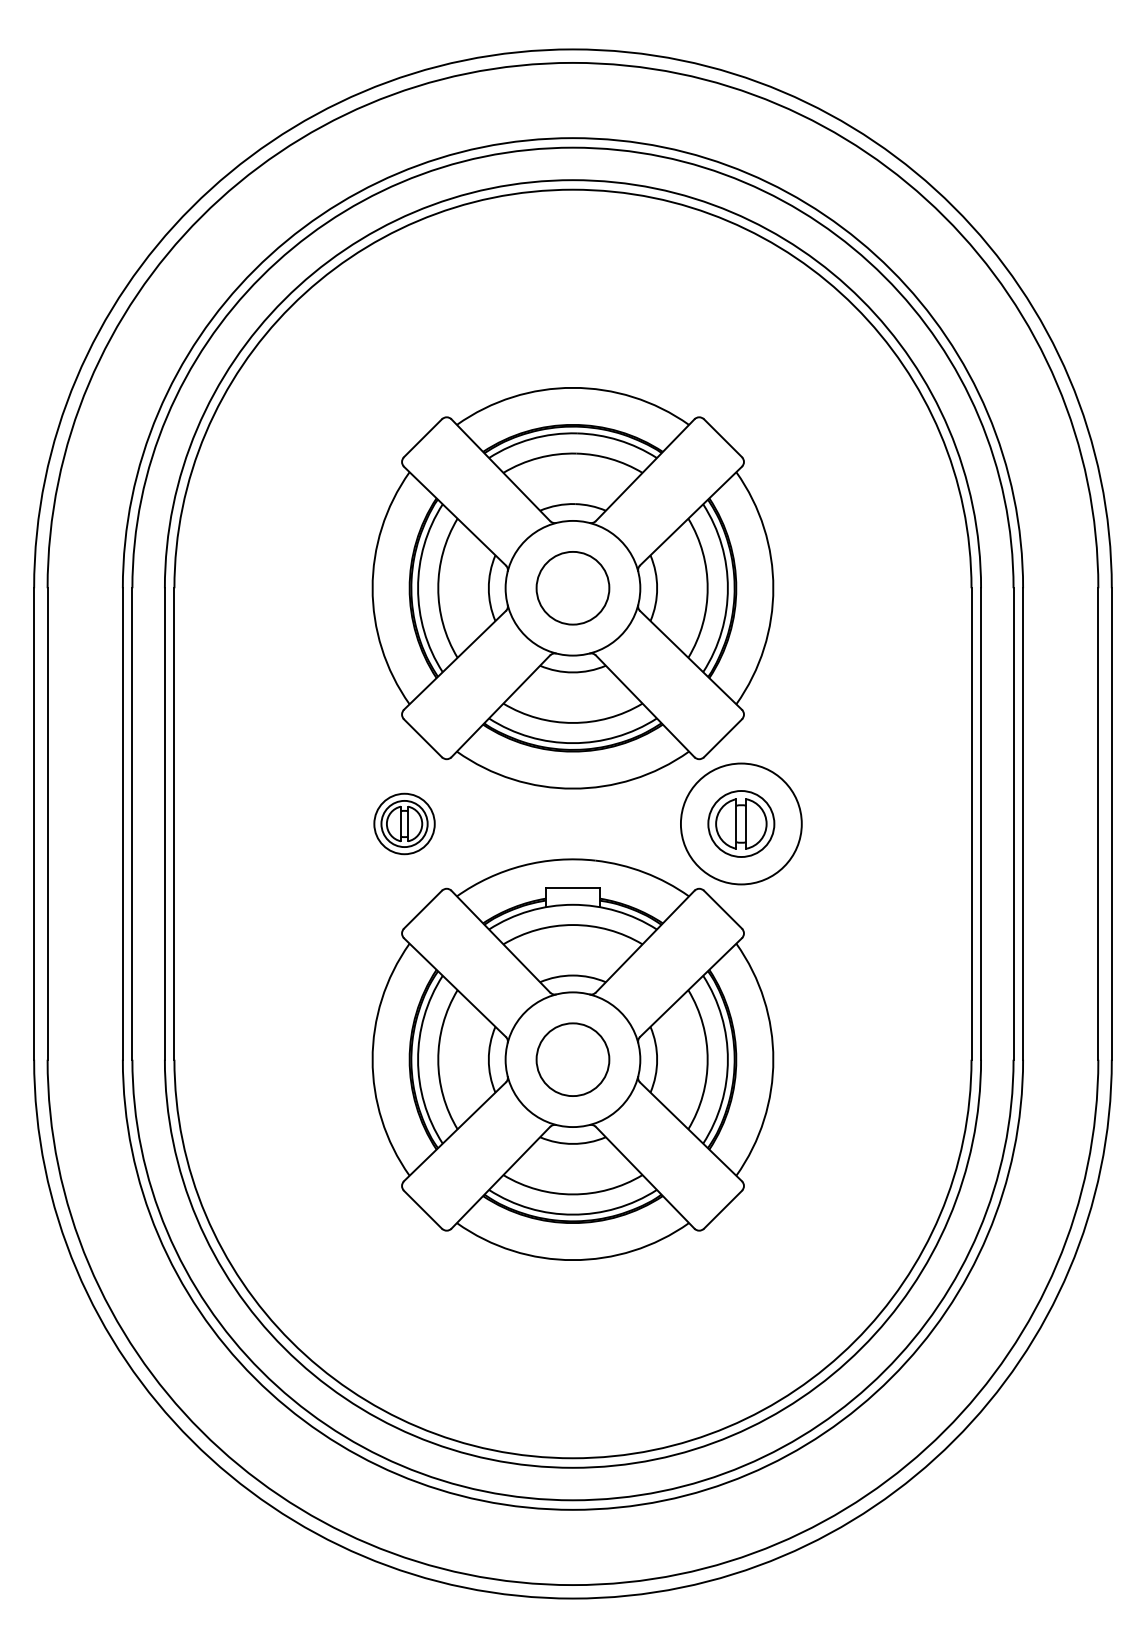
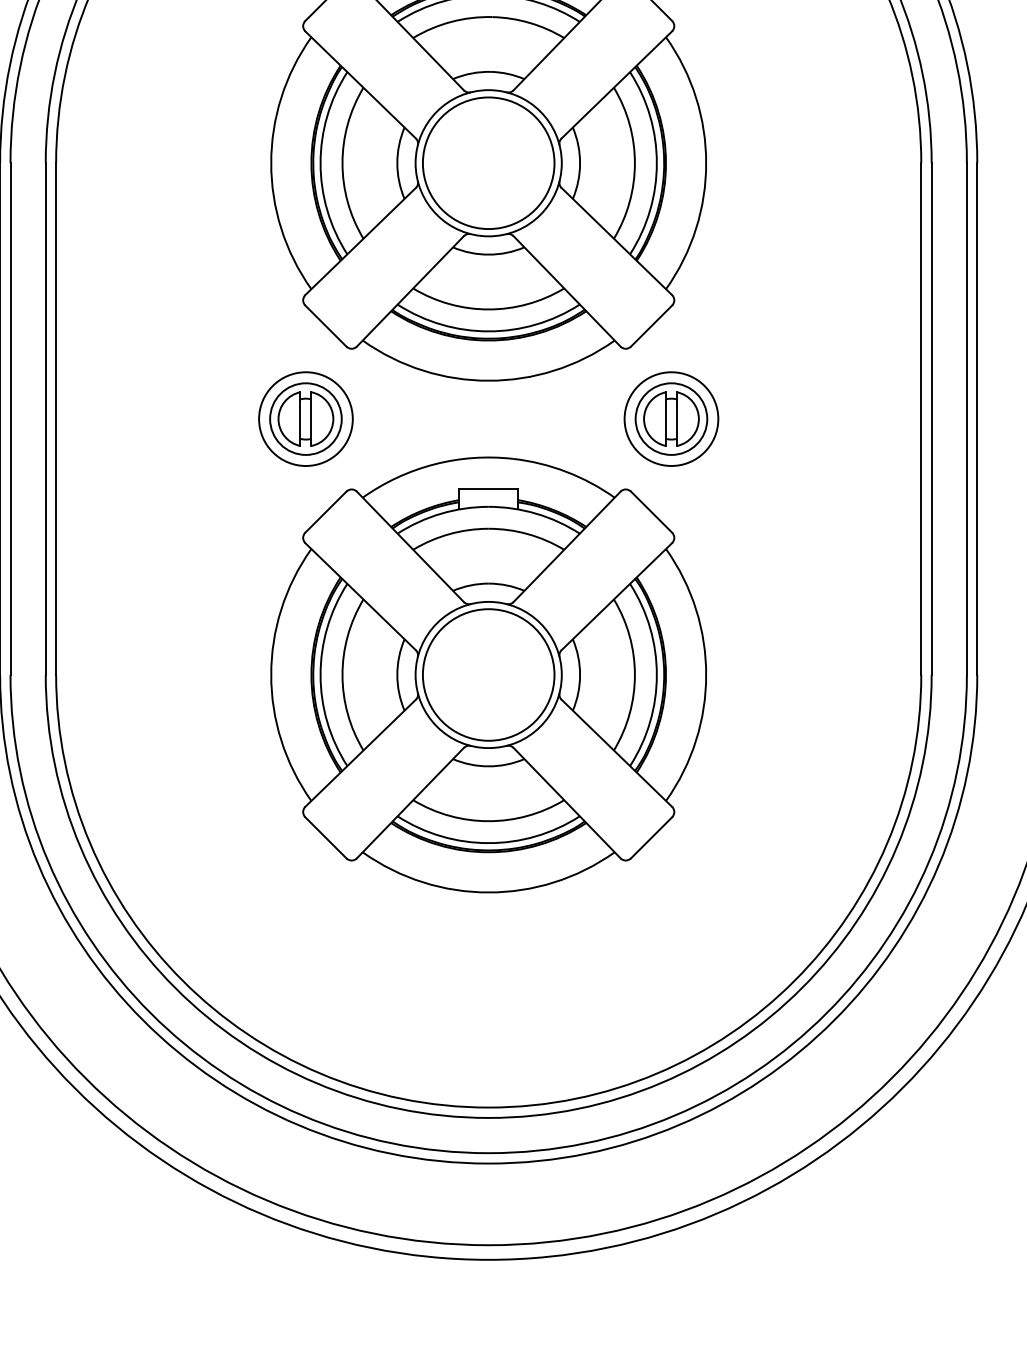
circle: (572, 587) -> (488, 162), size x1.67
part: (404, 823) -> (305, 418), size x1.43
circle: (741, 823) -> (671, 418), size x0.71
circle: (572, 1059) -> (488, 674), size x1.67

